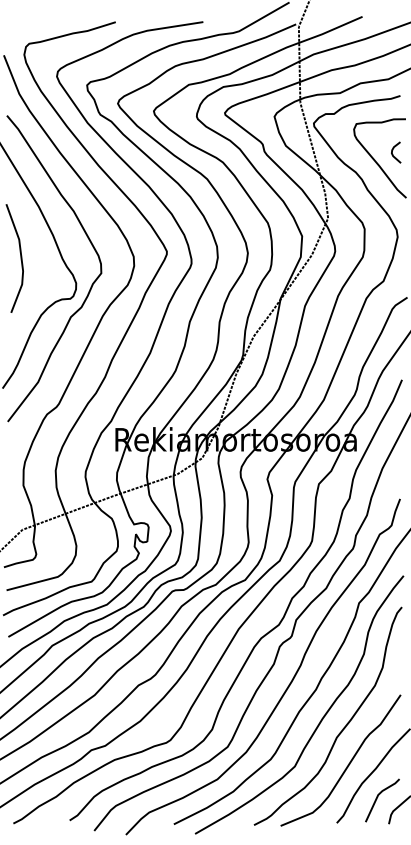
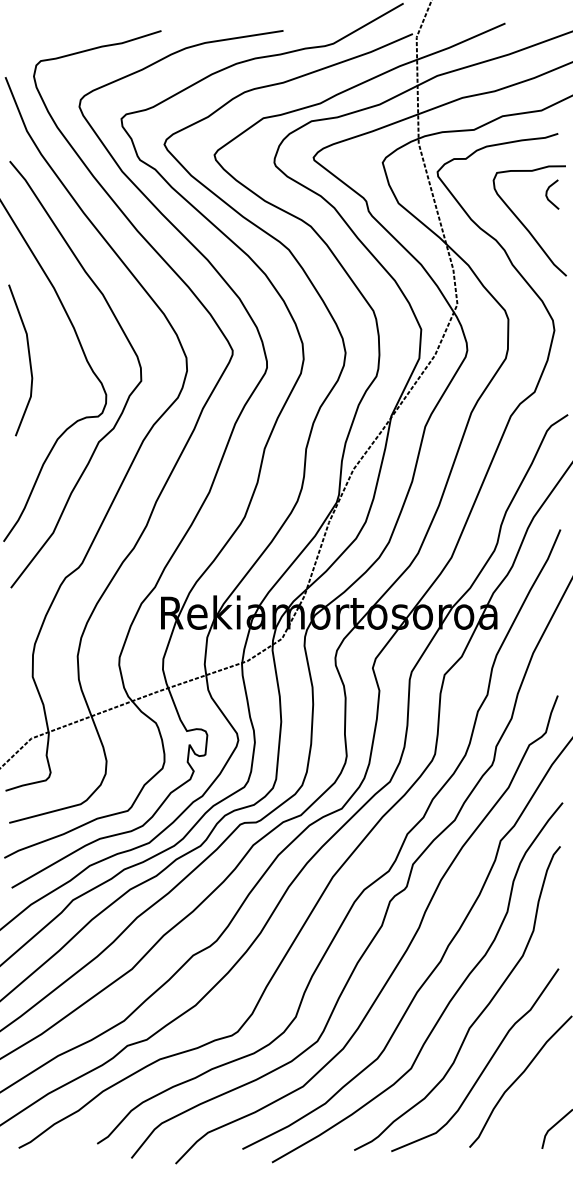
curve: (393, 150) -> (548, 191), moved
line: (378, 797) -> (527, 1111), removed

